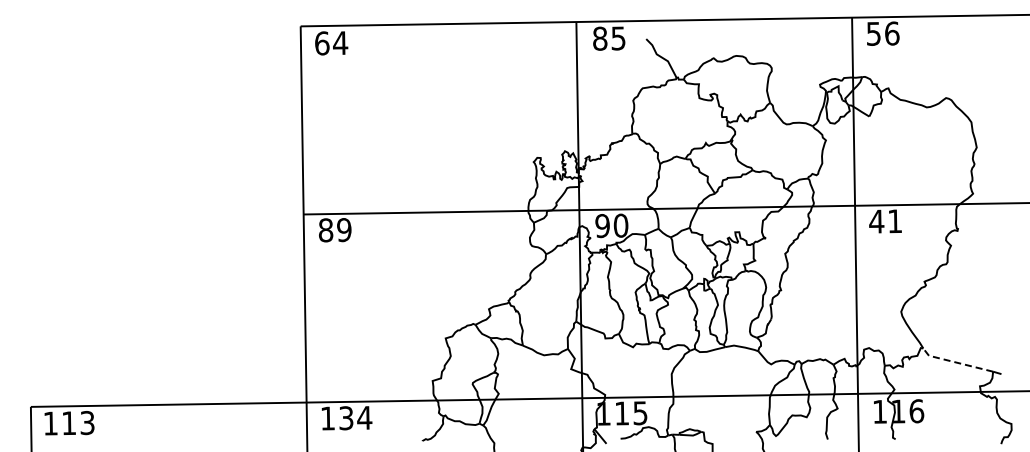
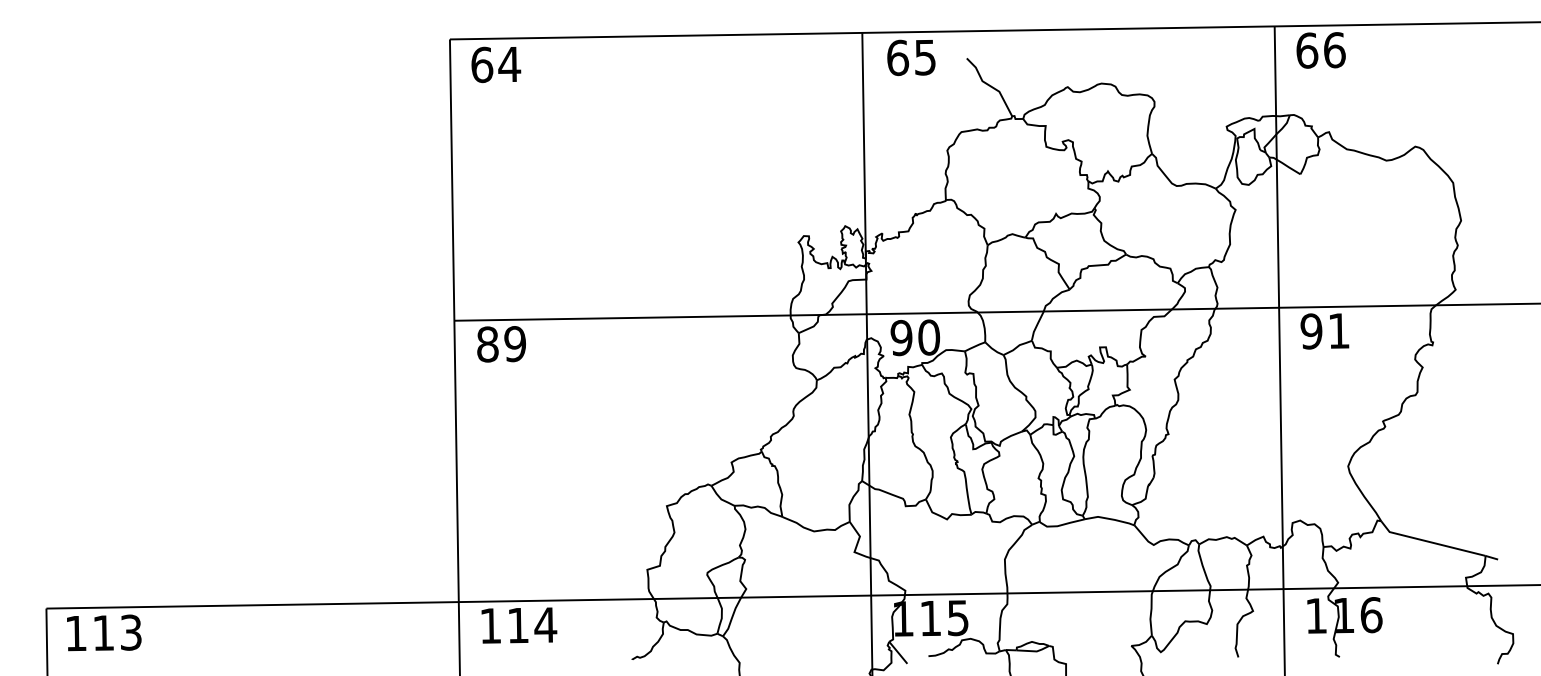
text: (873, 33) -> (1306, 50), 56 -> 66
text: (600, 38) -> (898, 57), 85 -> 65
text: (876, 221) -> (1311, 331), 41 -> 91
line: (955, 362) -> (1429, 542), dashed -> solid
text: (346, 418) -> (518, 625), 134 -> 114

